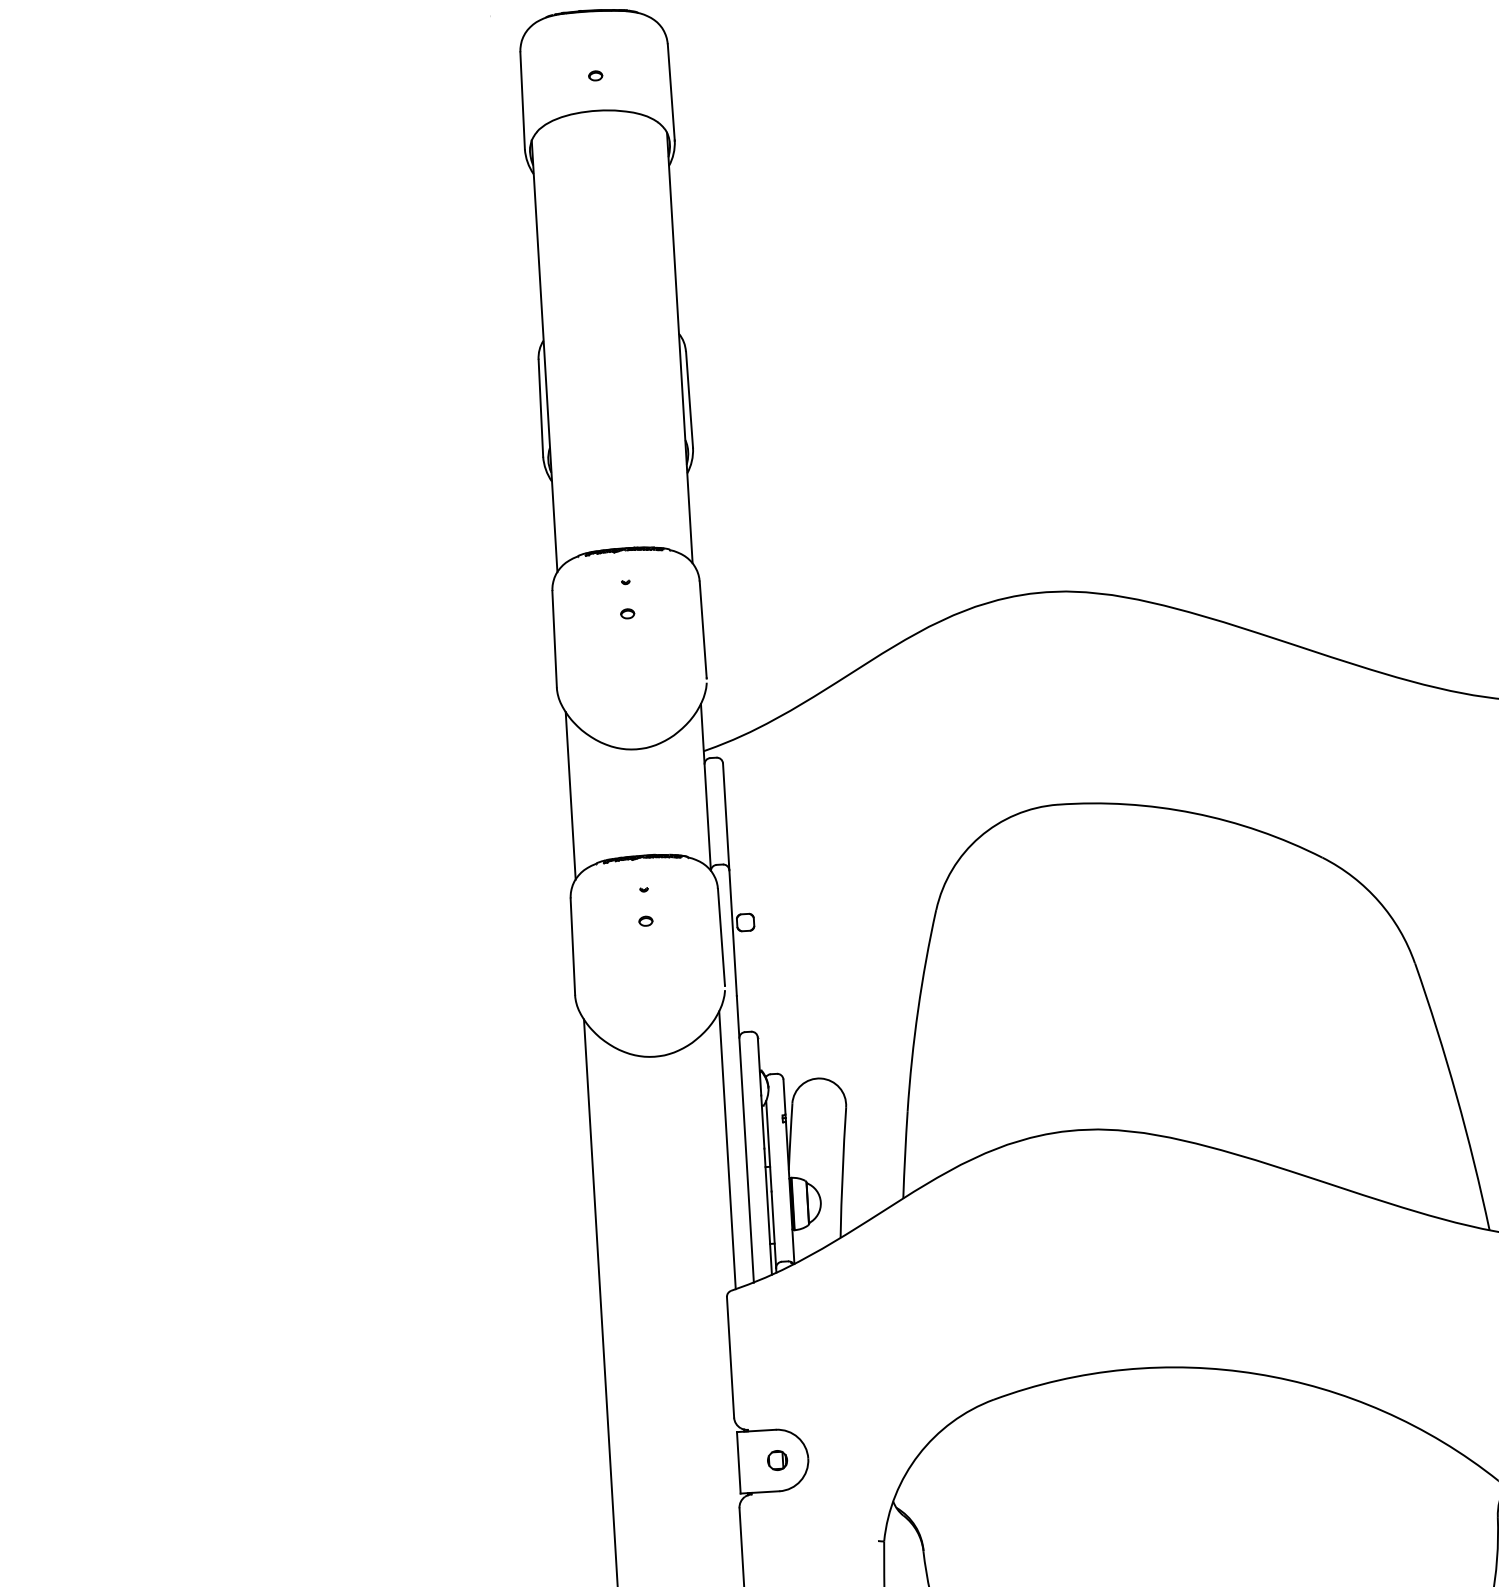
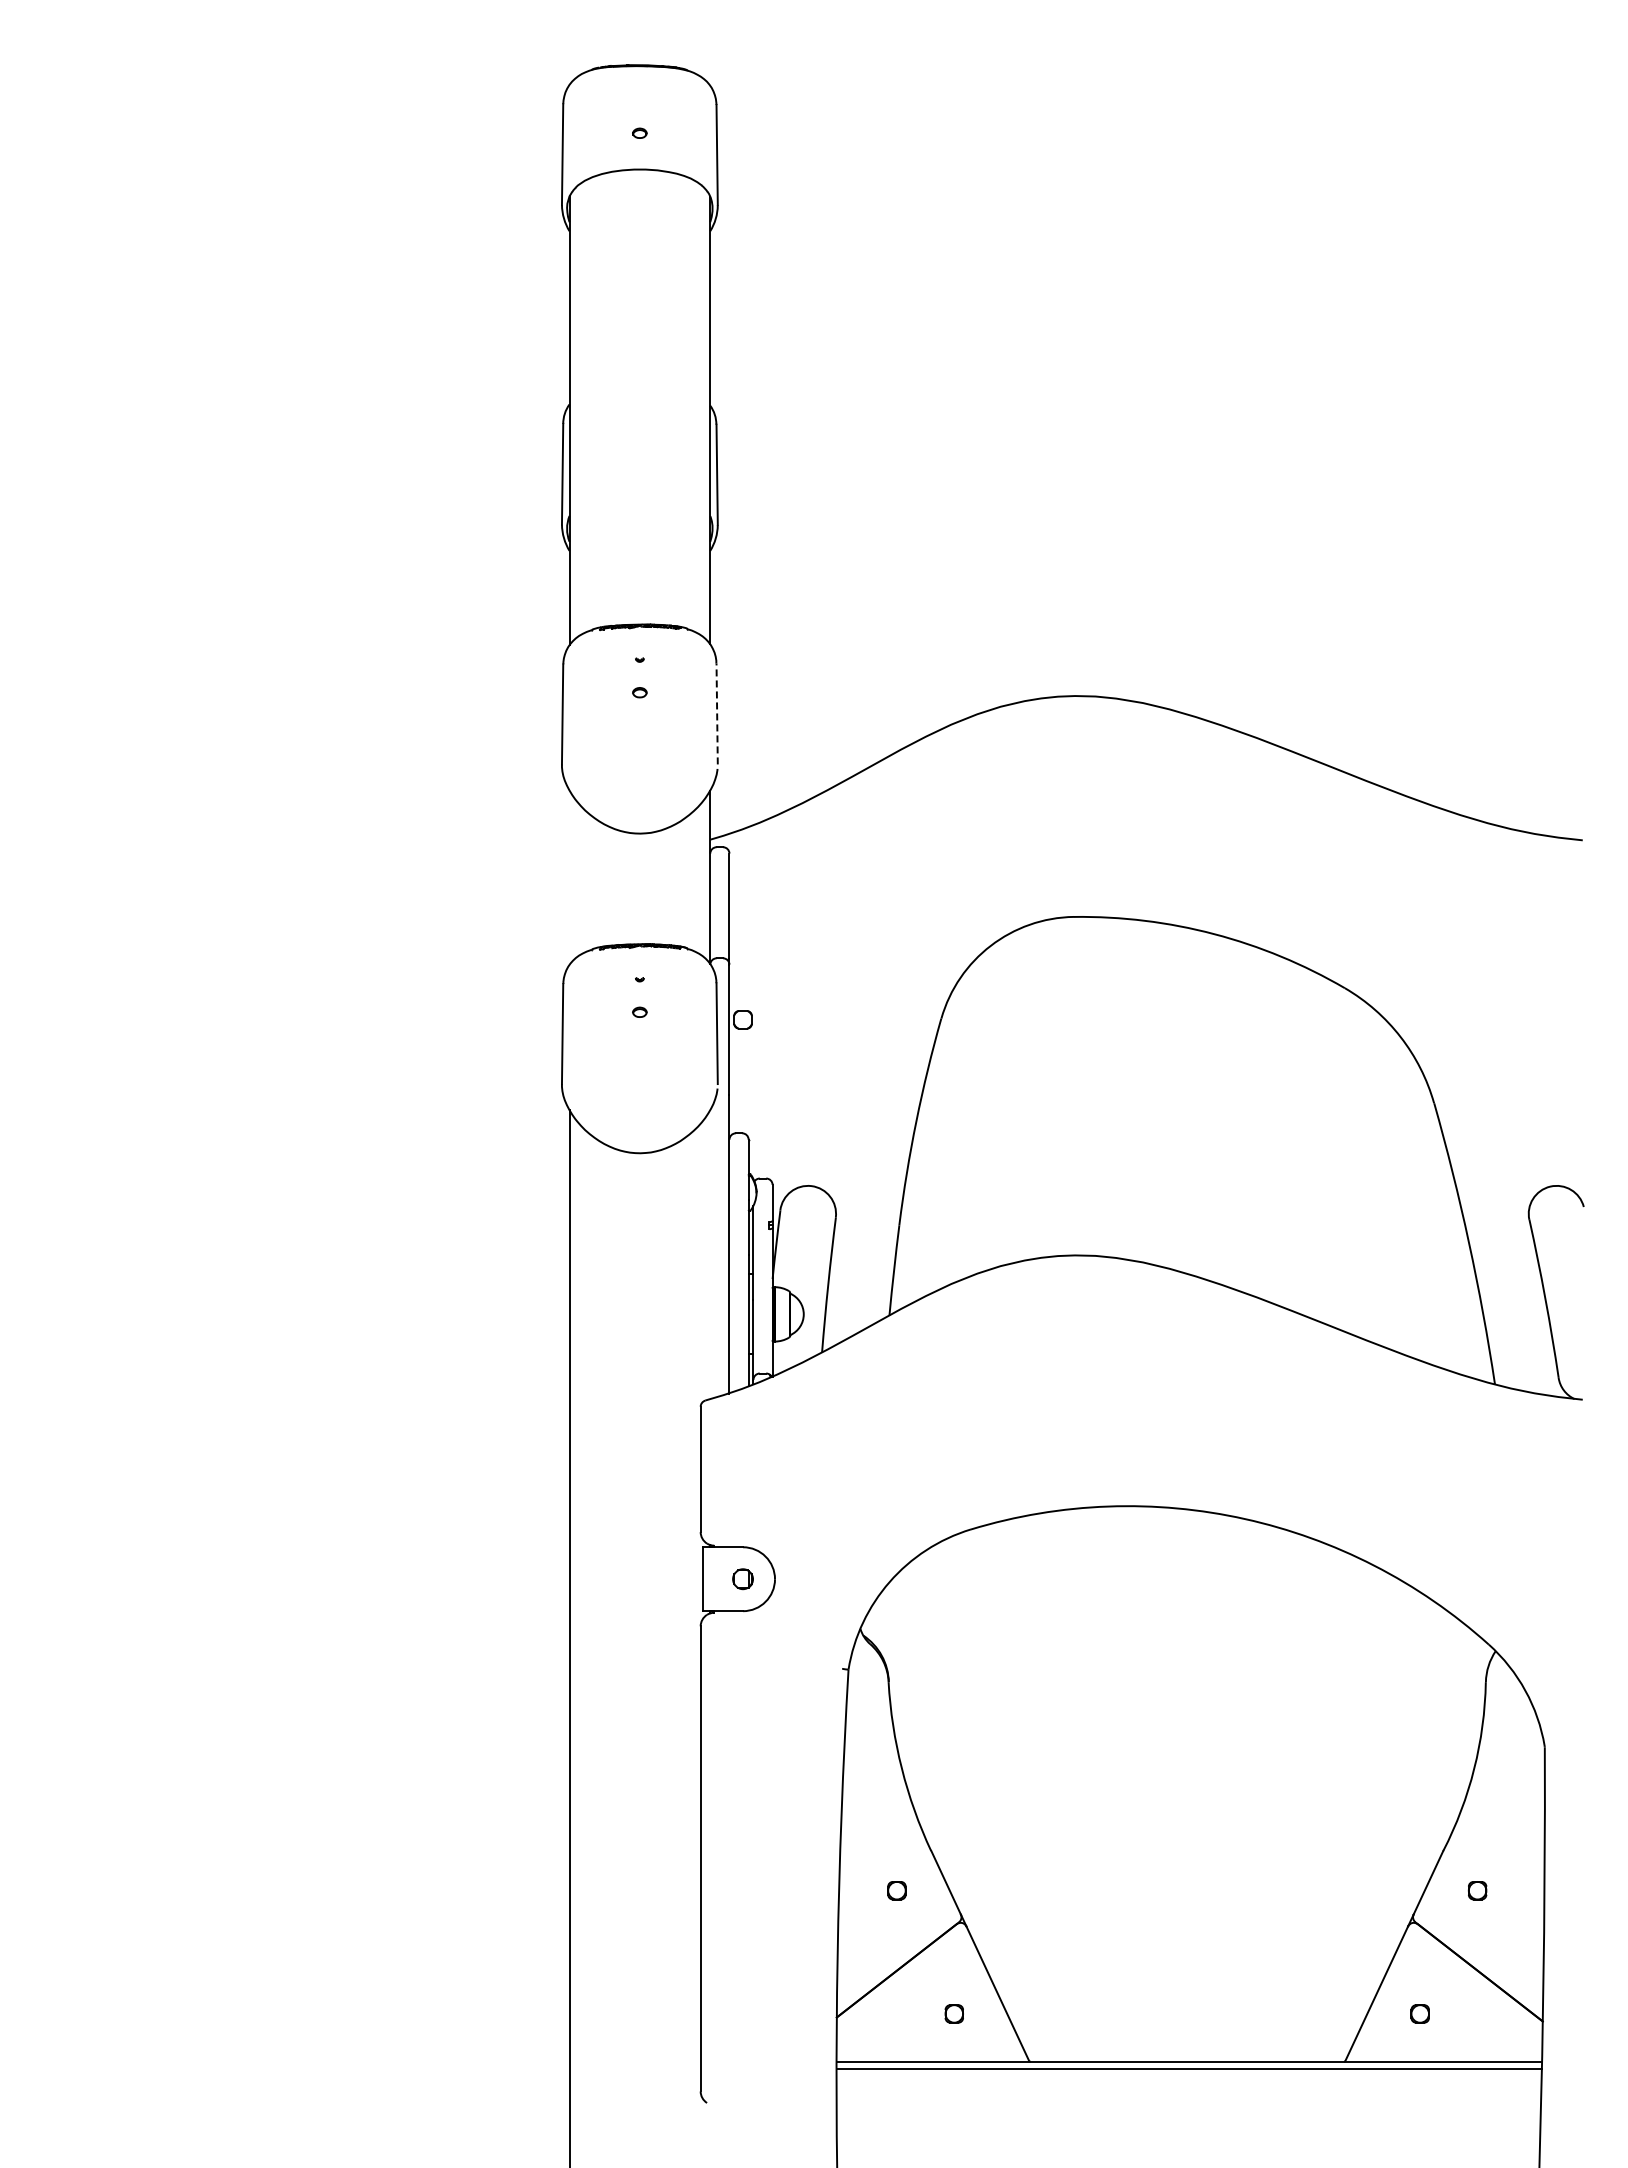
line: (703, 629) -> (717, 713), solid -> dashed
line: (570, 795) -> (569, 877), removed
line: (727, 1150) -> (710, 1254), removed

